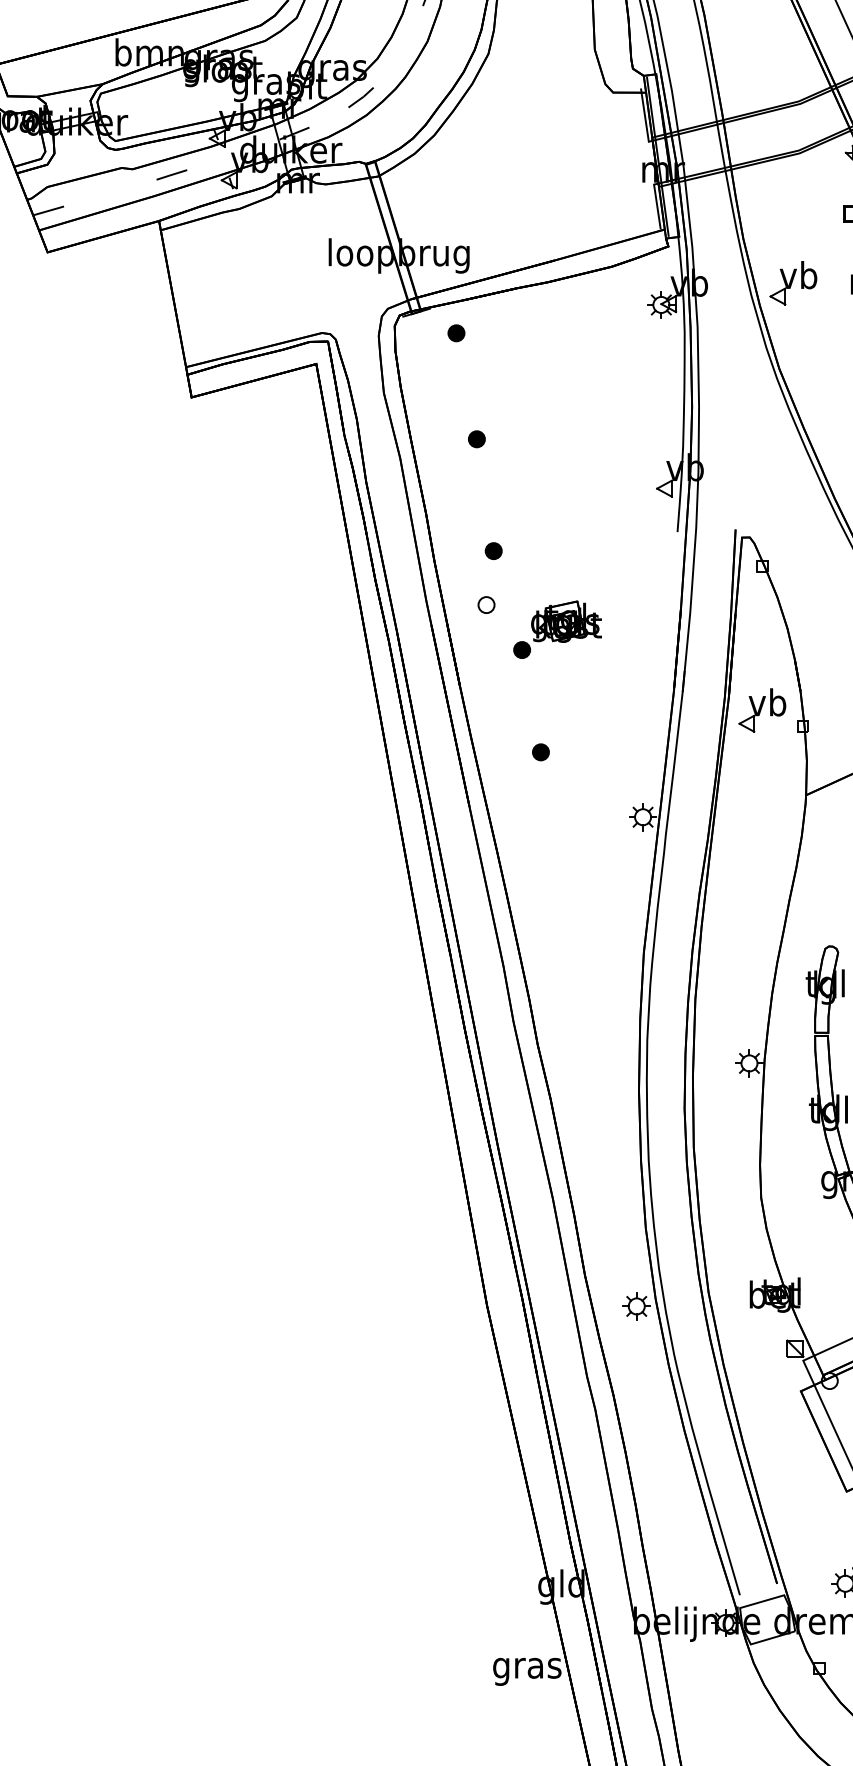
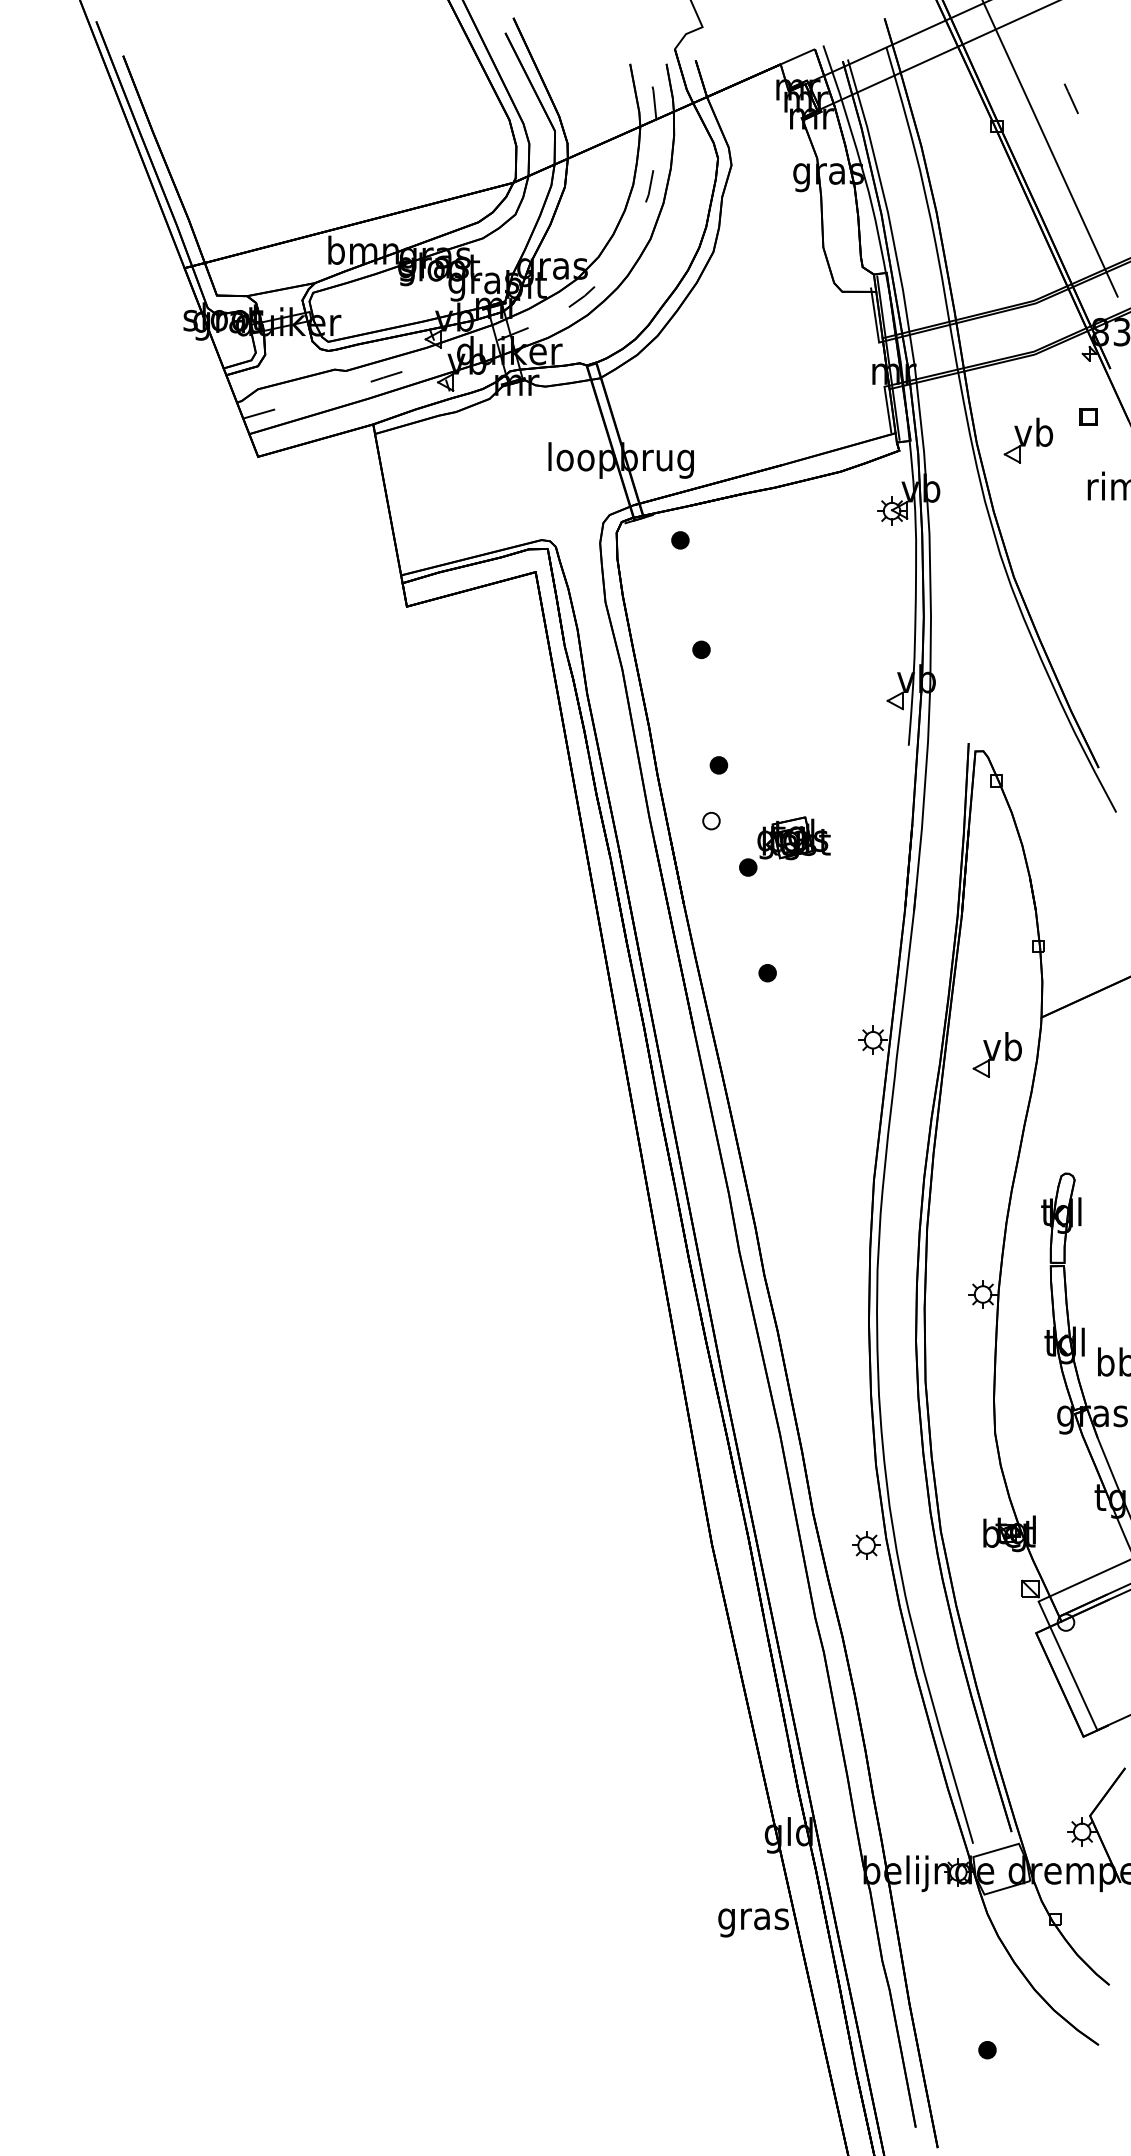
part: (793, 283) -> (1028, 440), moved
part: (761, 710) -> (996, 1054), moved

